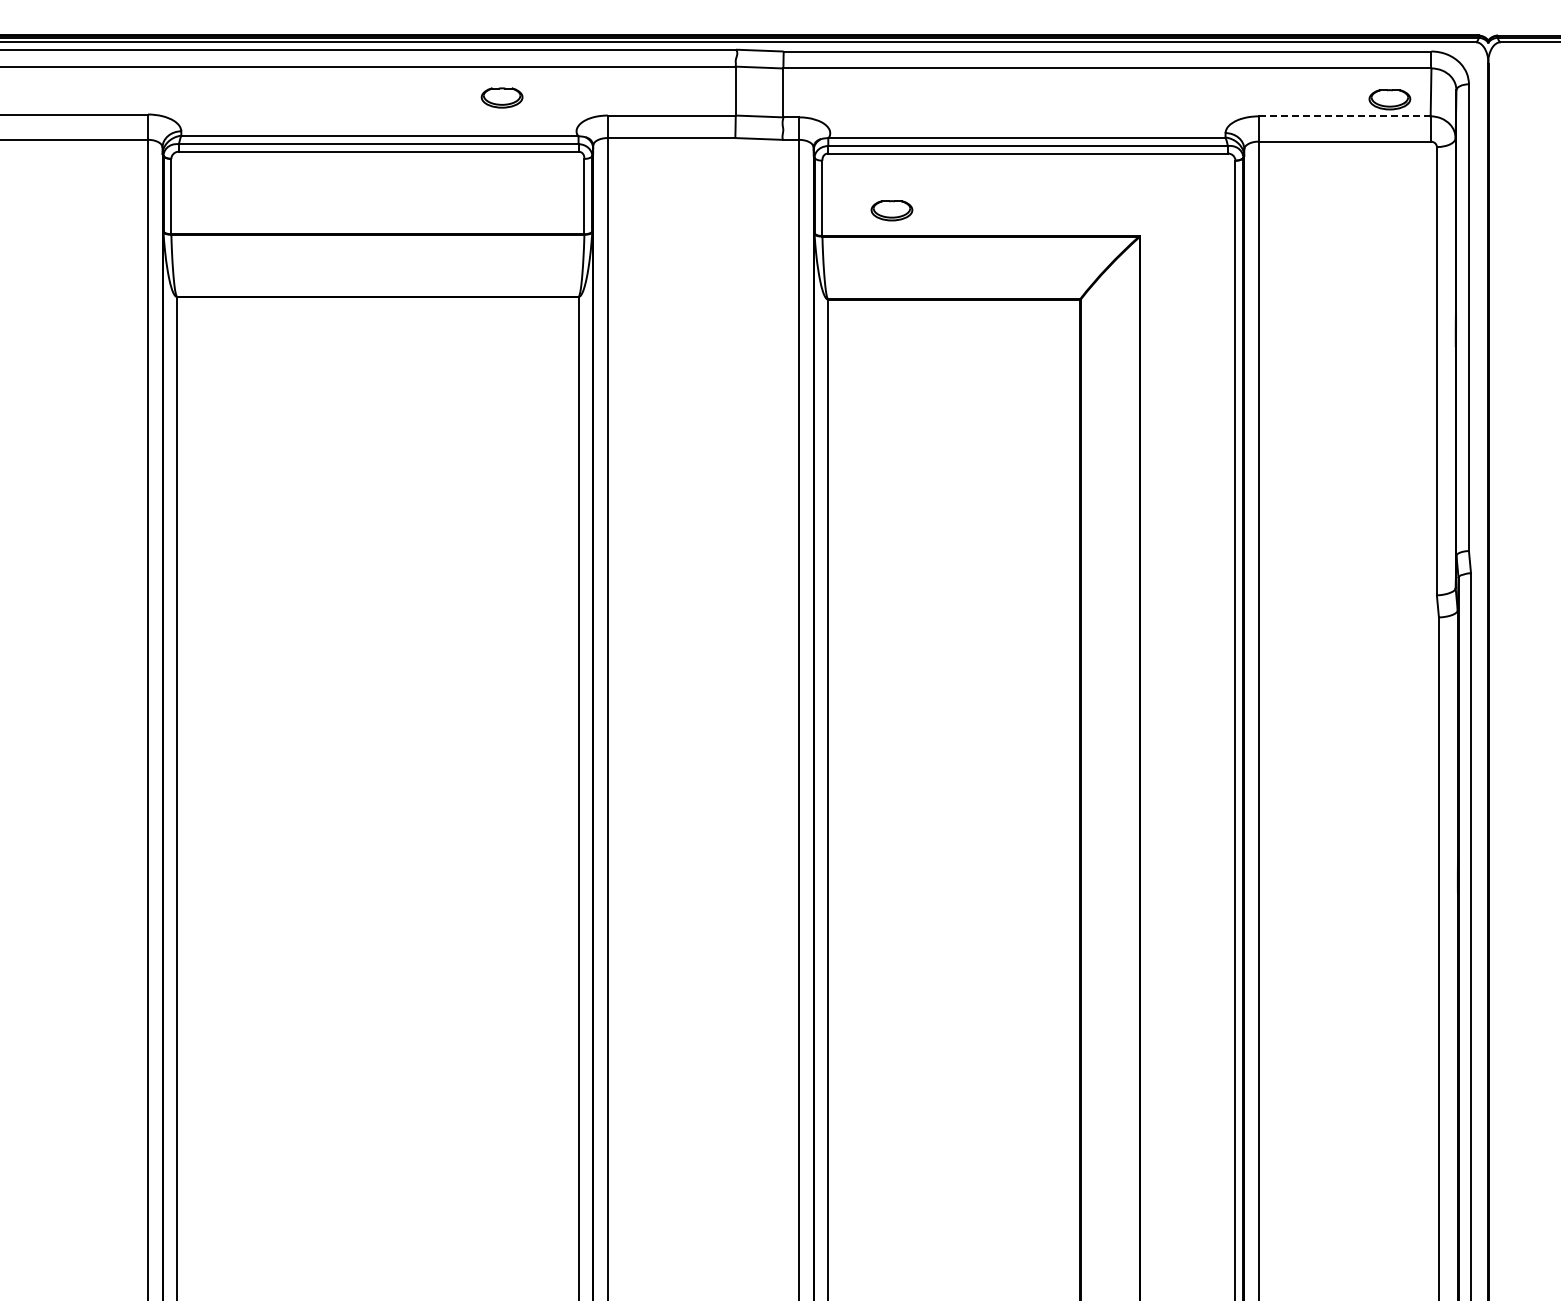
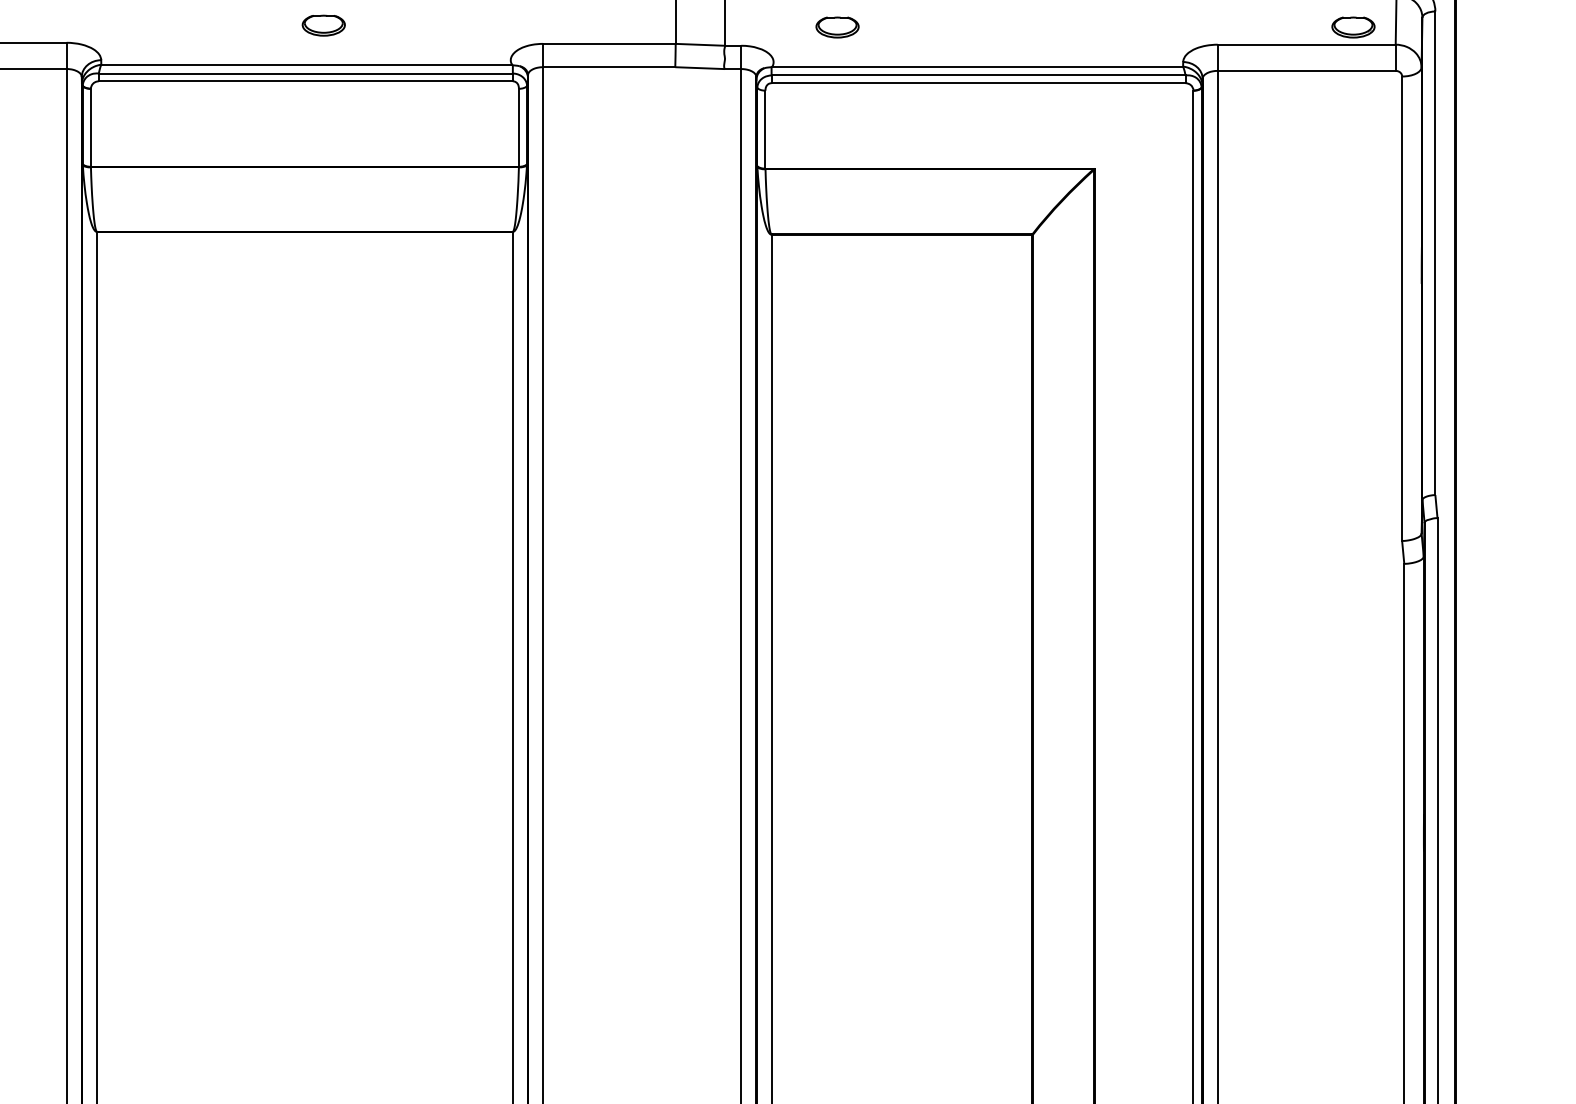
part: (501, 97) -> (323, 25), moved
line: (1344, 116) -> (1306, 44), dashed -> solid
part: (891, 210) -> (837, 27), moved

